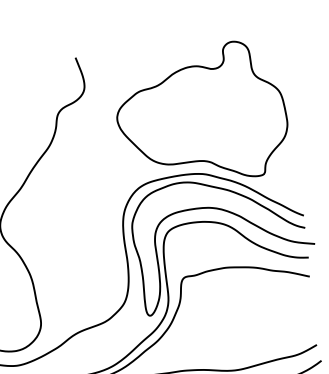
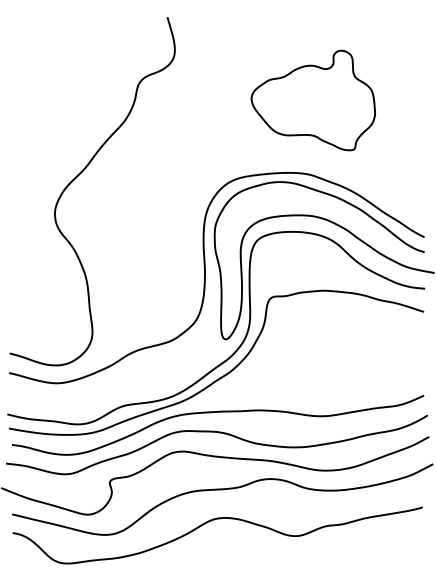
part: (201, 113) -> (313, 100), size x0.6

